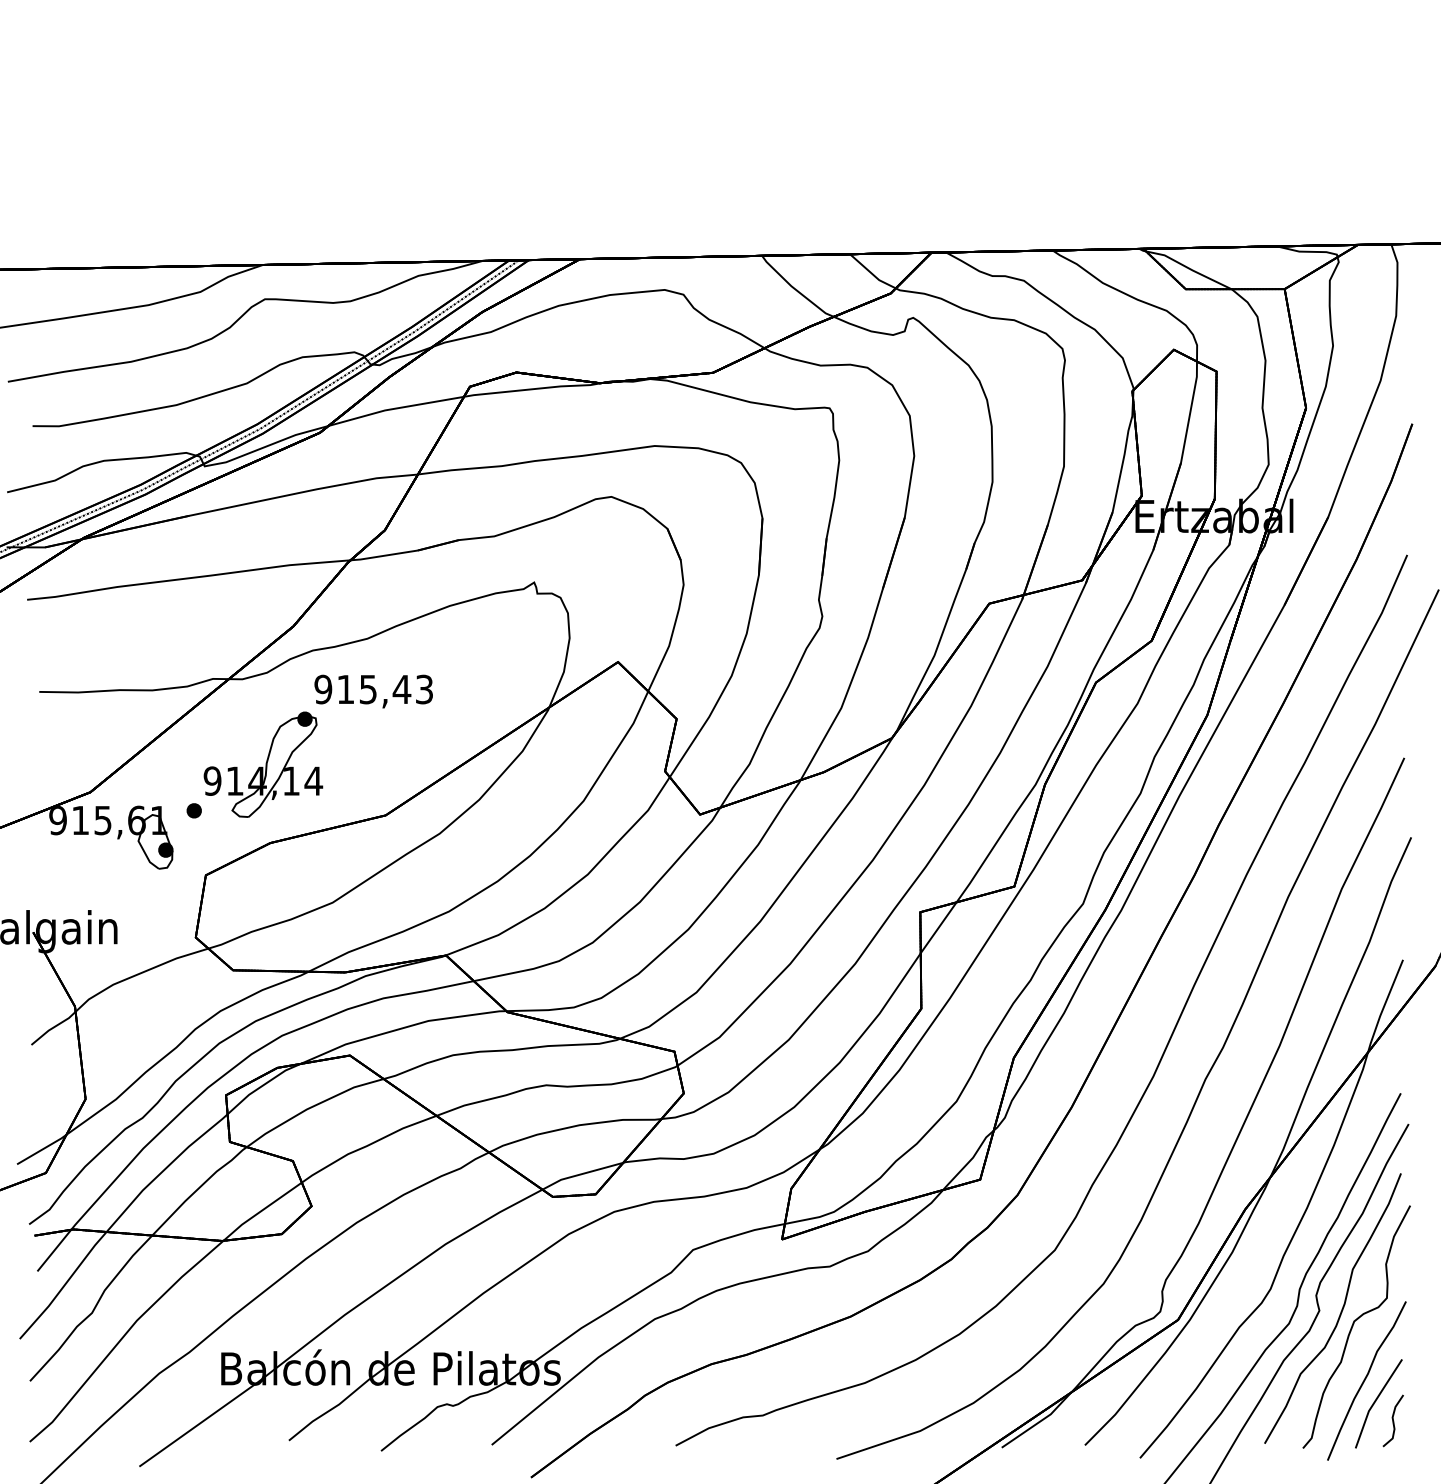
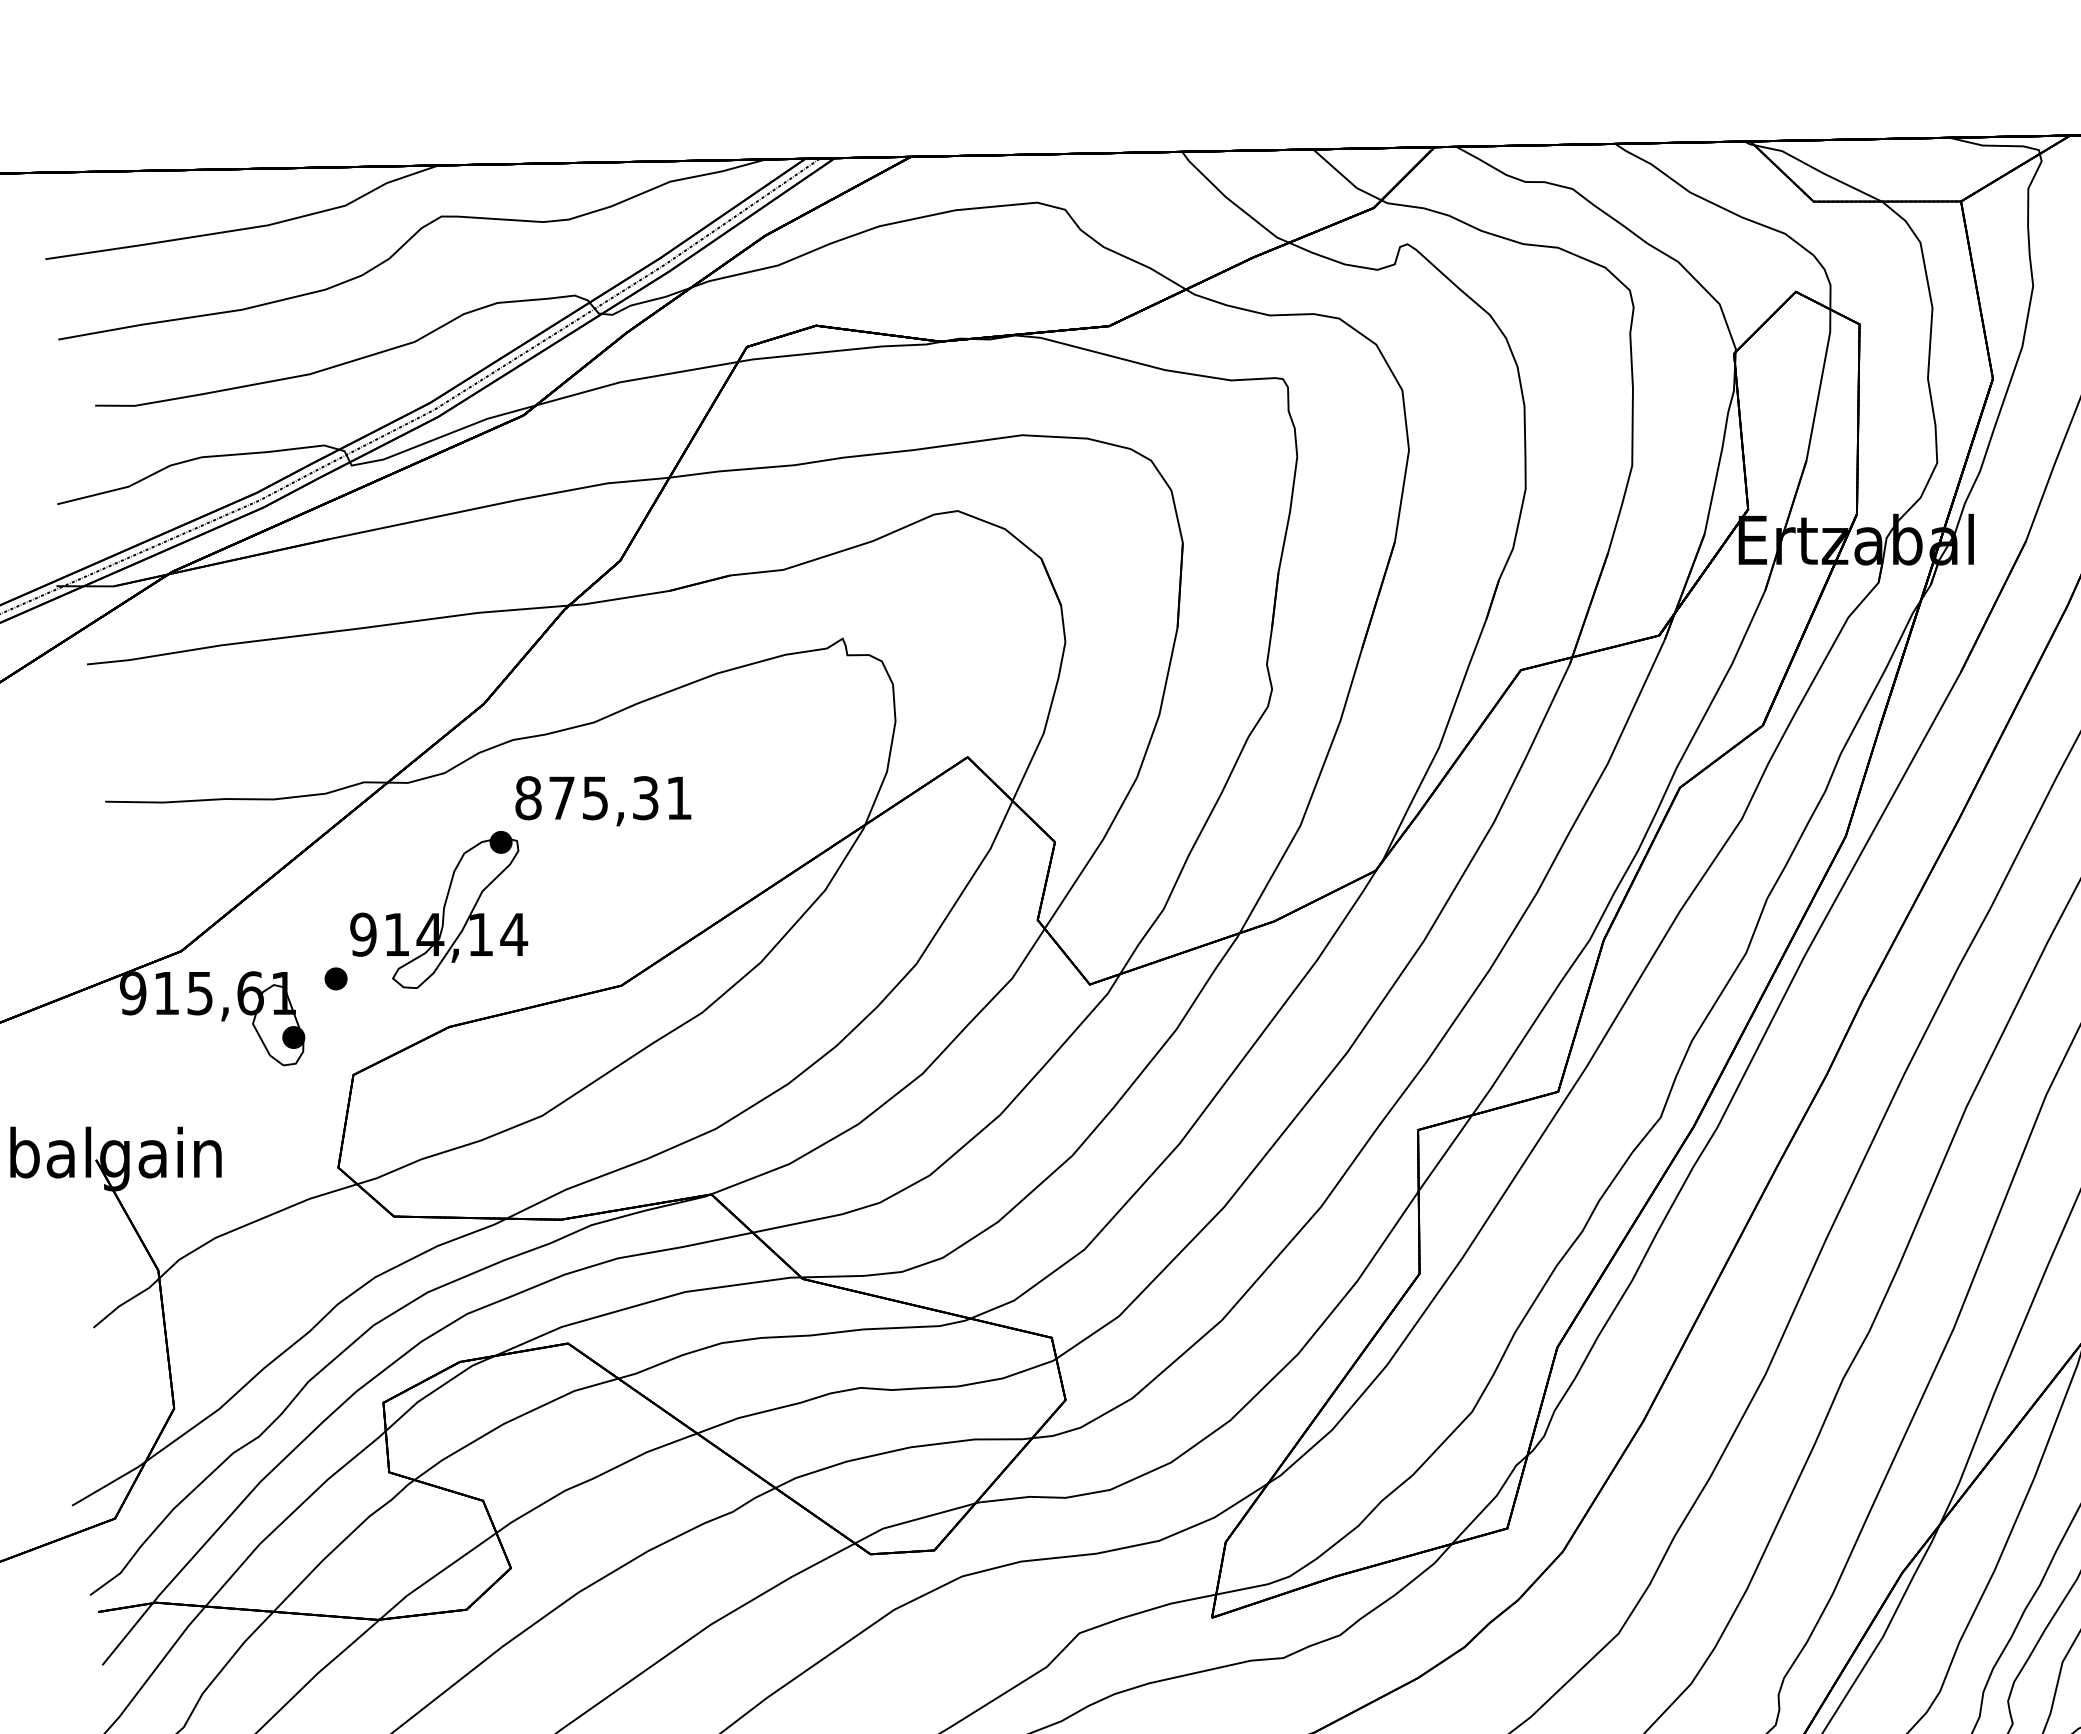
text: (373, 689) -> (603, 798), 915,43 -> 875,31

